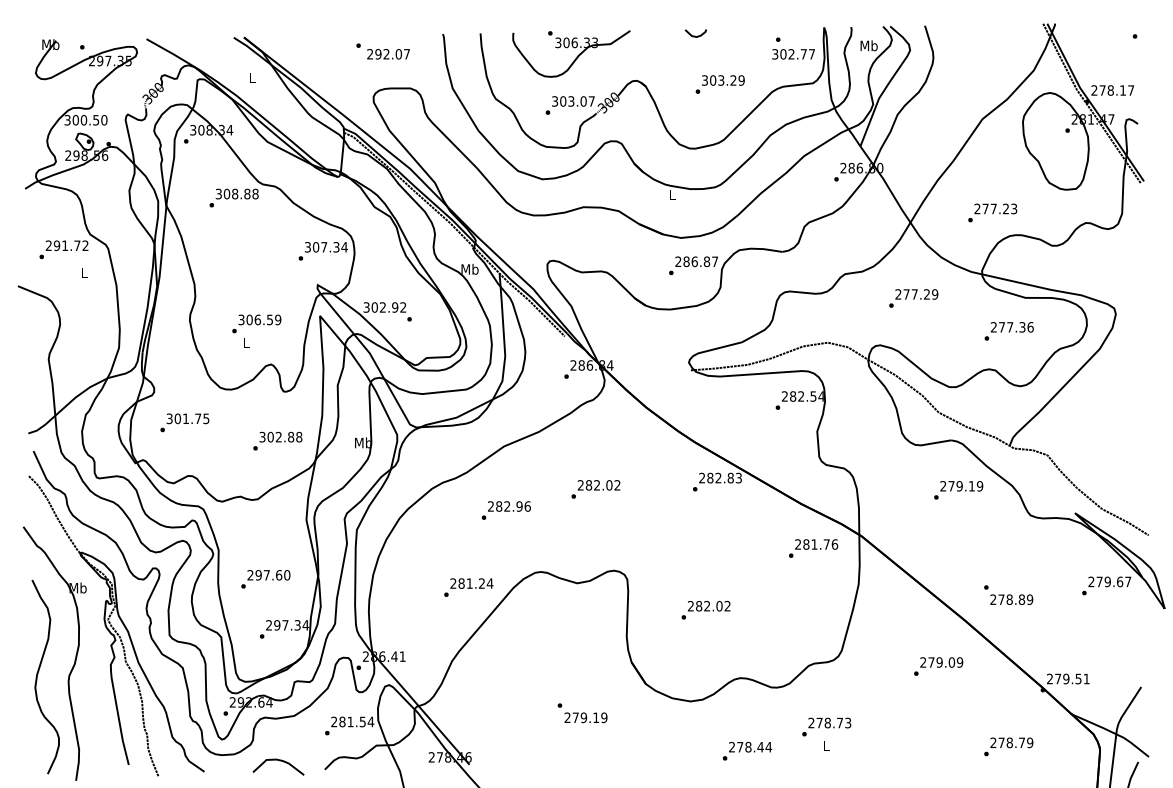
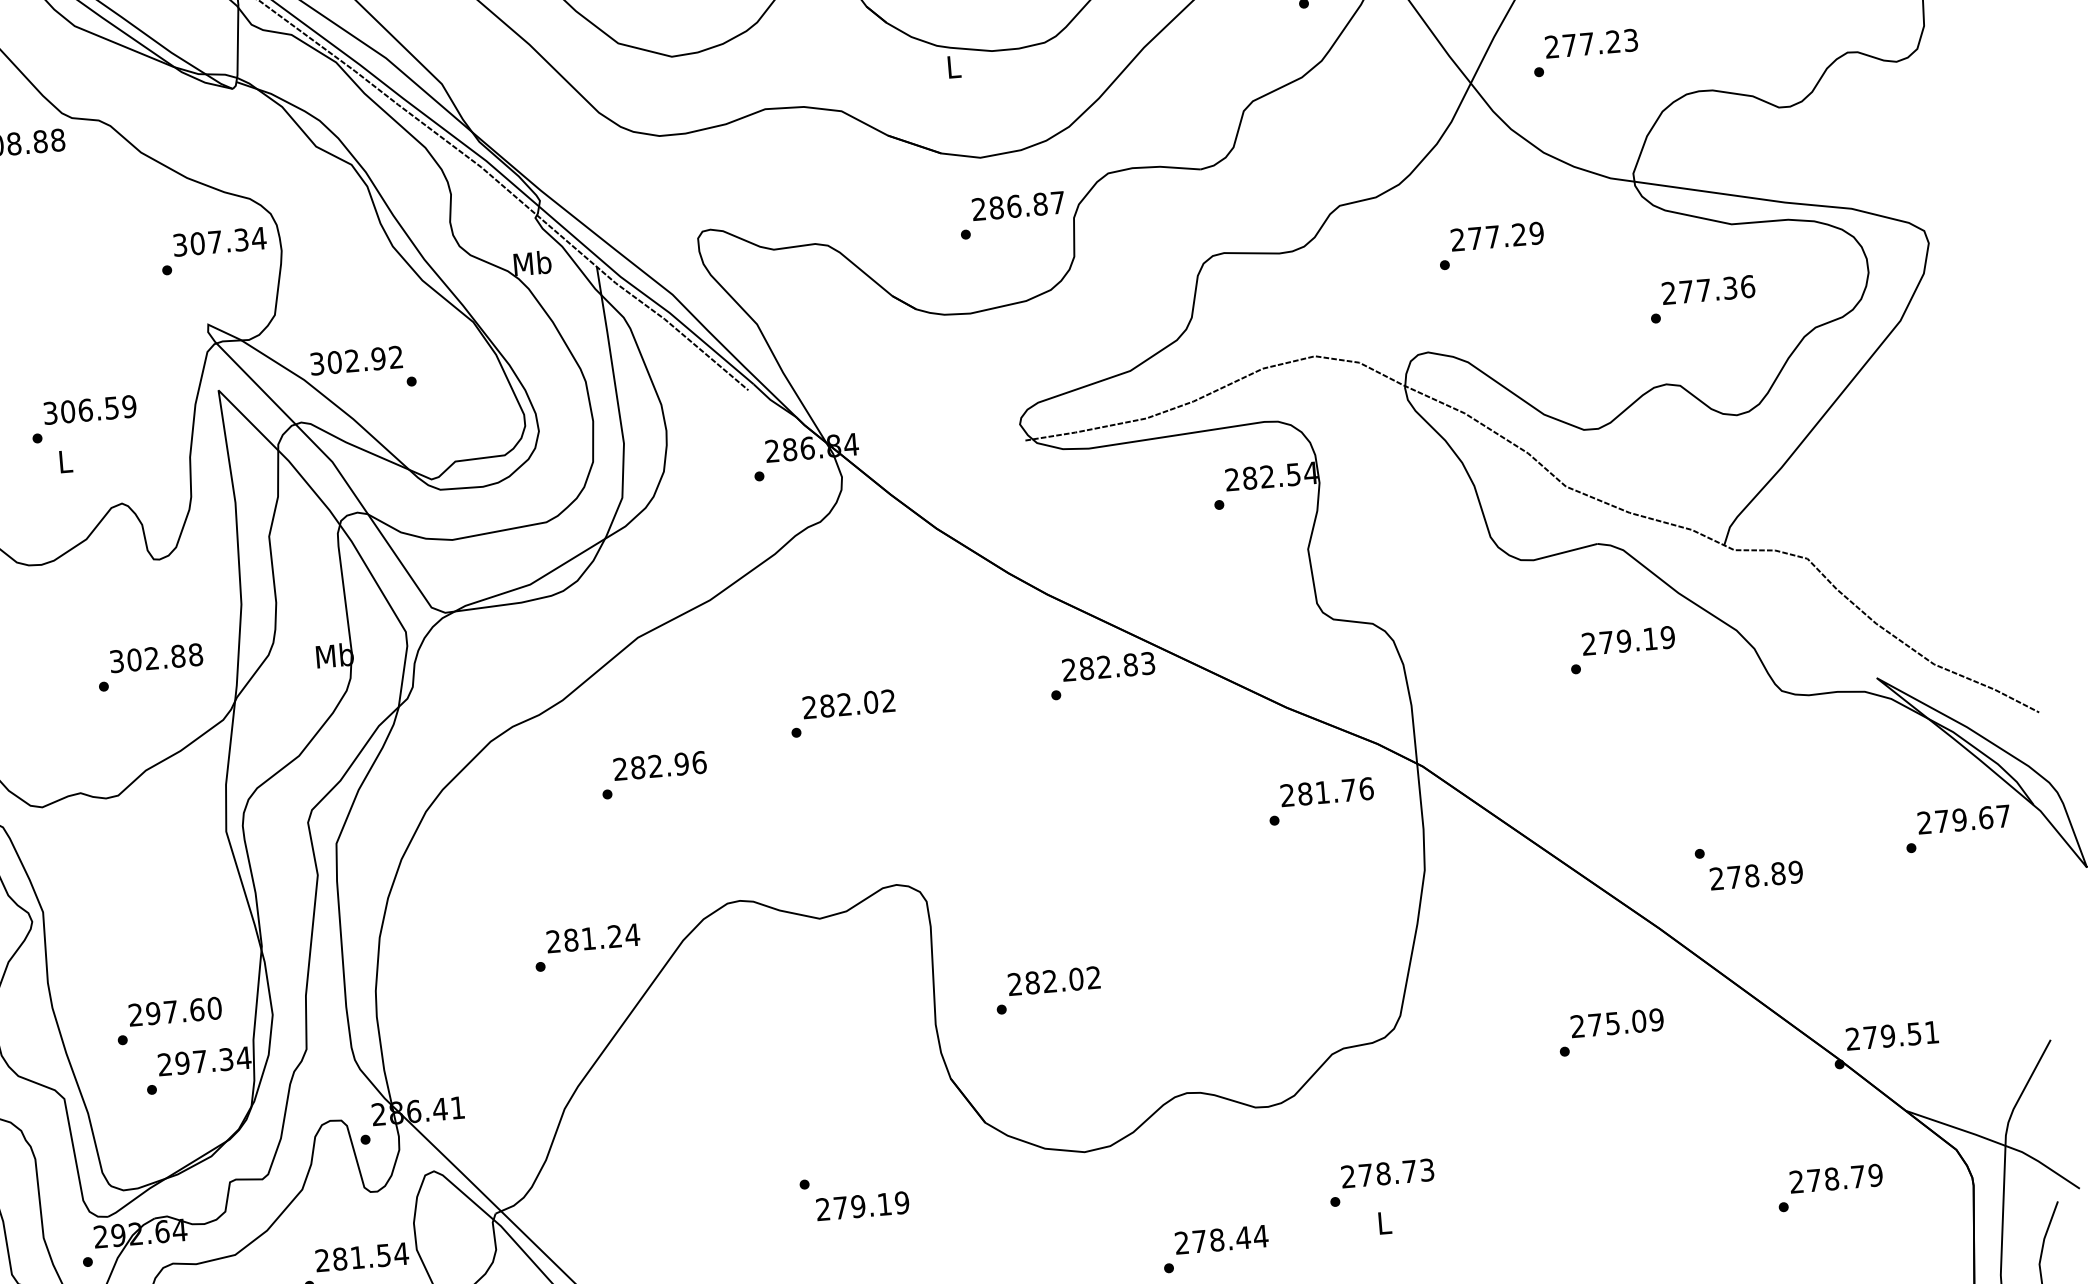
text: (992, 212) -> (1585, 51), moved
text: (265, 579) -> (168, 1021), moved
text: (705, 610) -> (1047, 990), moved
text: (939, 662) -> (1612, 1023), 279.09 -> 275.09
text: (1008, 746) -> (1829, 1187), moved

